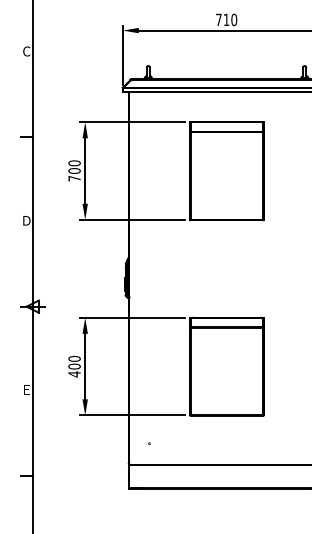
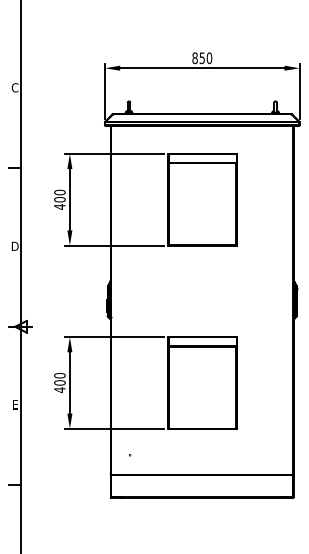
text: (222, 20) -> (198, 58), 710 -> 850
text: (74, 178) -> (59, 206), 700 -> 400

